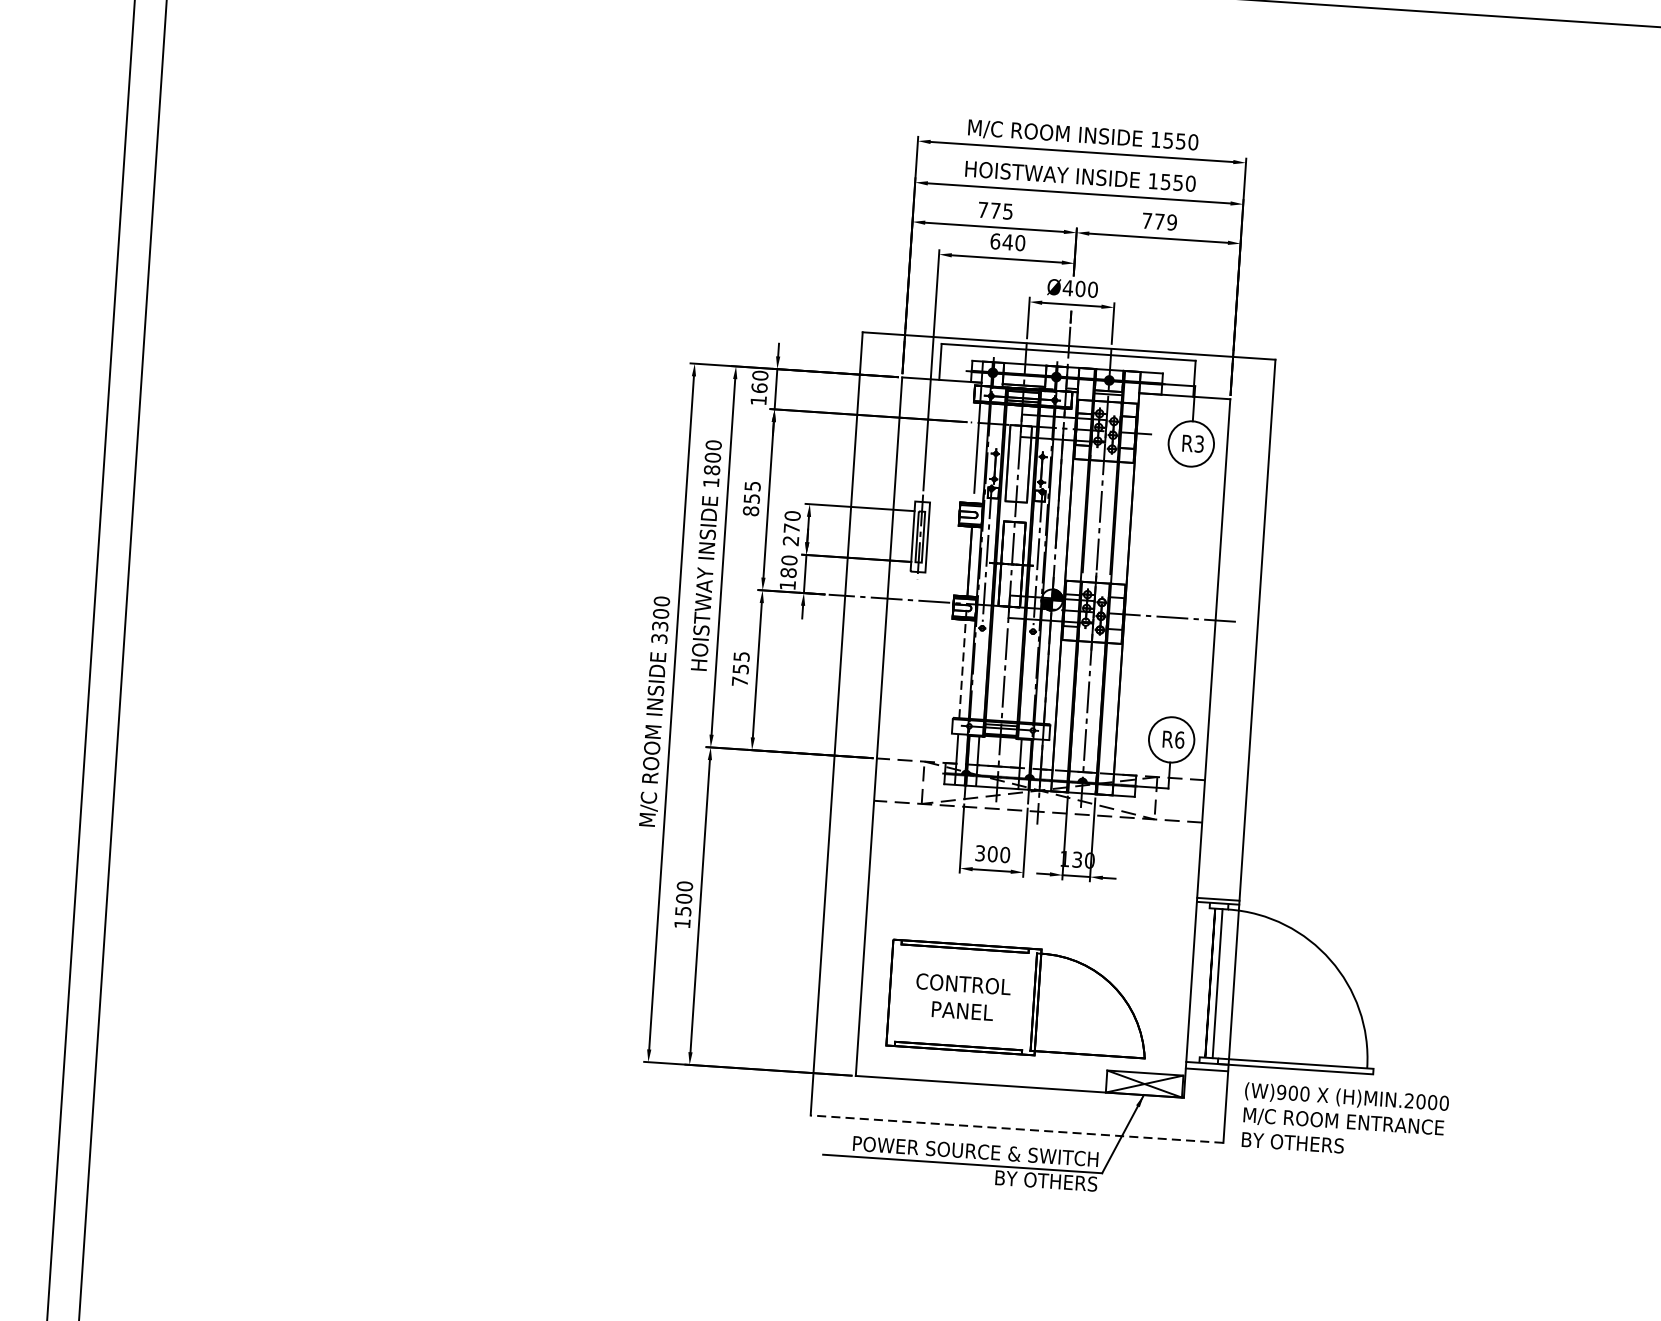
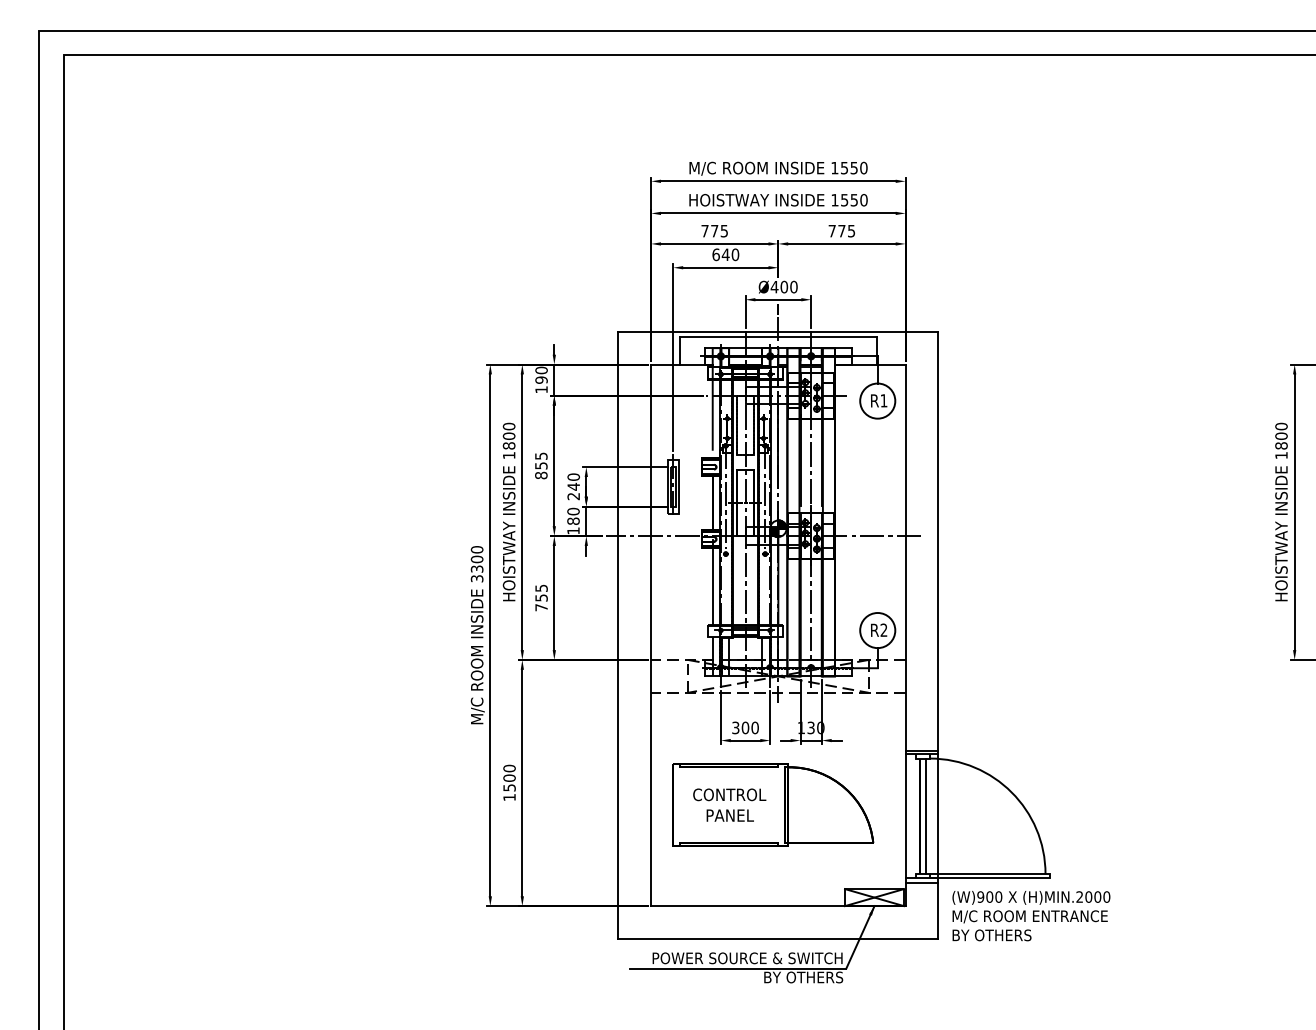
text: (1172, 221) -> (851, 230), 779 -> 775
text: (759, 387) -> (541, 379), 160 -> 190
text: (1198, 443) -> (883, 400), R3 -> R1
text: (791, 528) -> (573, 486), 270 -> 240
line: (962, 662) -> (712, 581), dashed -> solid
text: (1179, 739) -> (883, 629), R6 -> R2
part: (1019, 1000) -> (773, 804), moved
line: (1015, 1128) -> (777, 938), dashed -> solid

